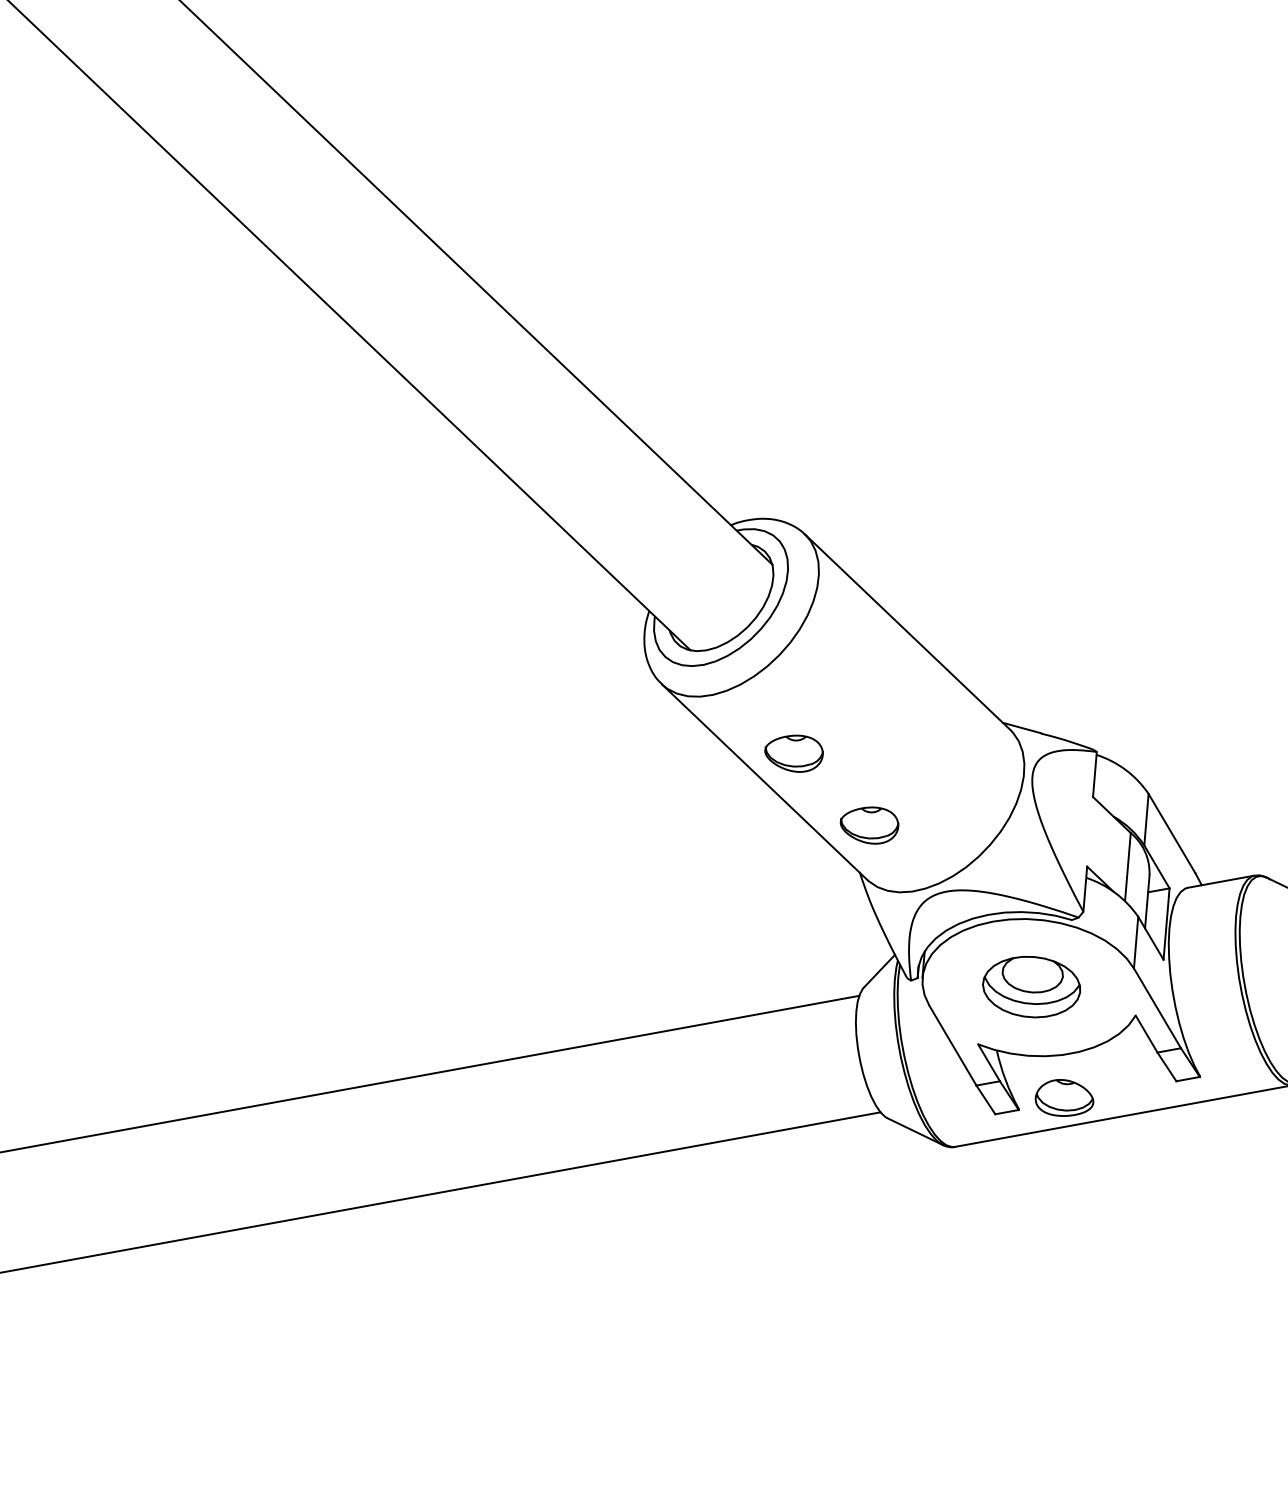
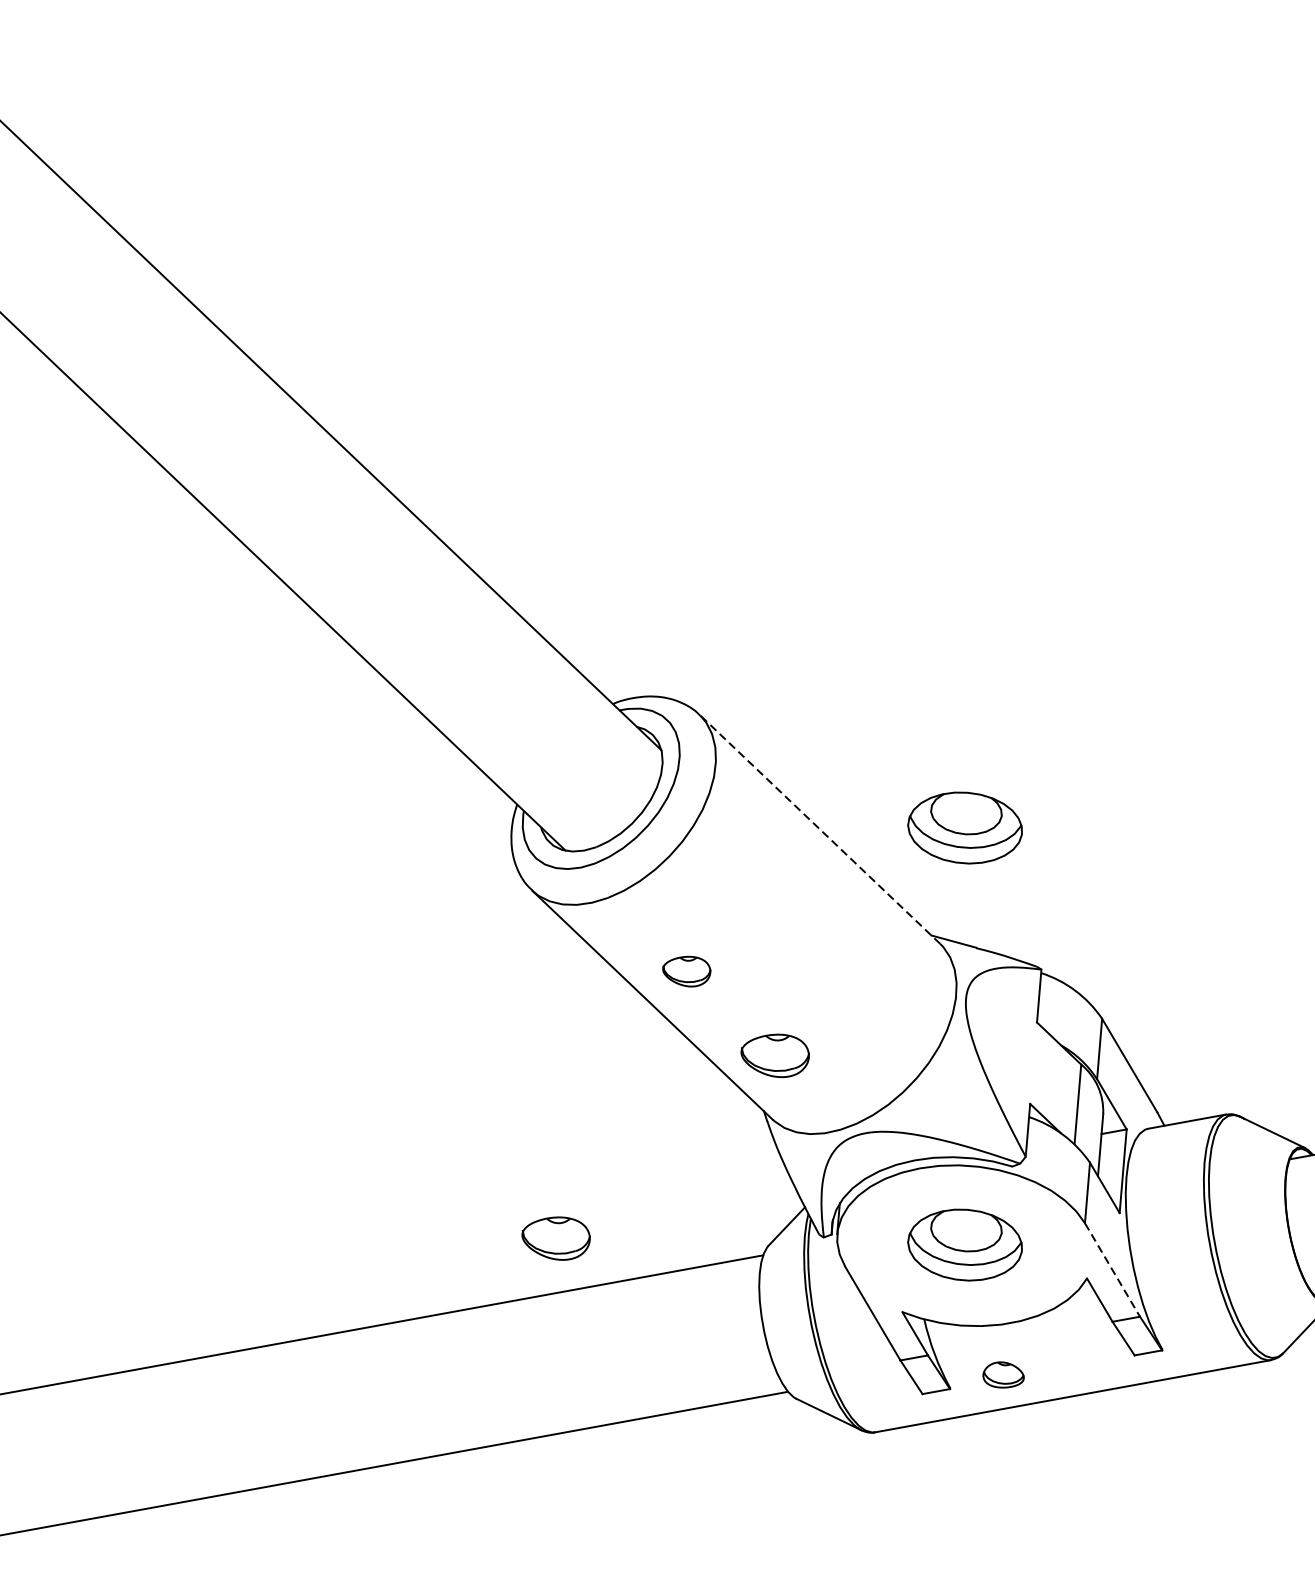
part: (1031, 631) -> (964, 828), added
line: (907, 632) -> (819, 829), solid -> dashed
part: (793, 753) -> (686, 971), size x0.7
part: (682, 981) -> (556, 1238), added
line: (1157, 1008) -> (1112, 1270), solid -> dashed
part: (1064, 1097) -> (1003, 1374), size x0.6

